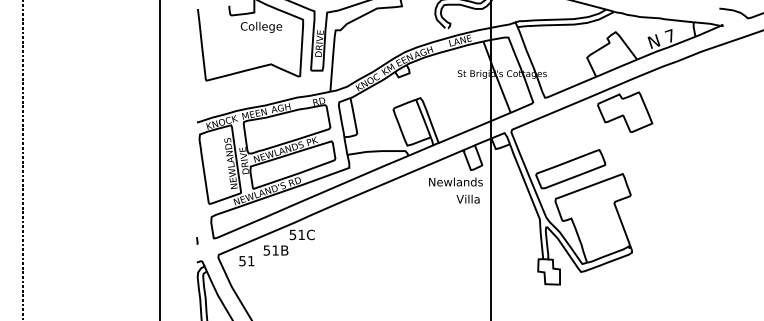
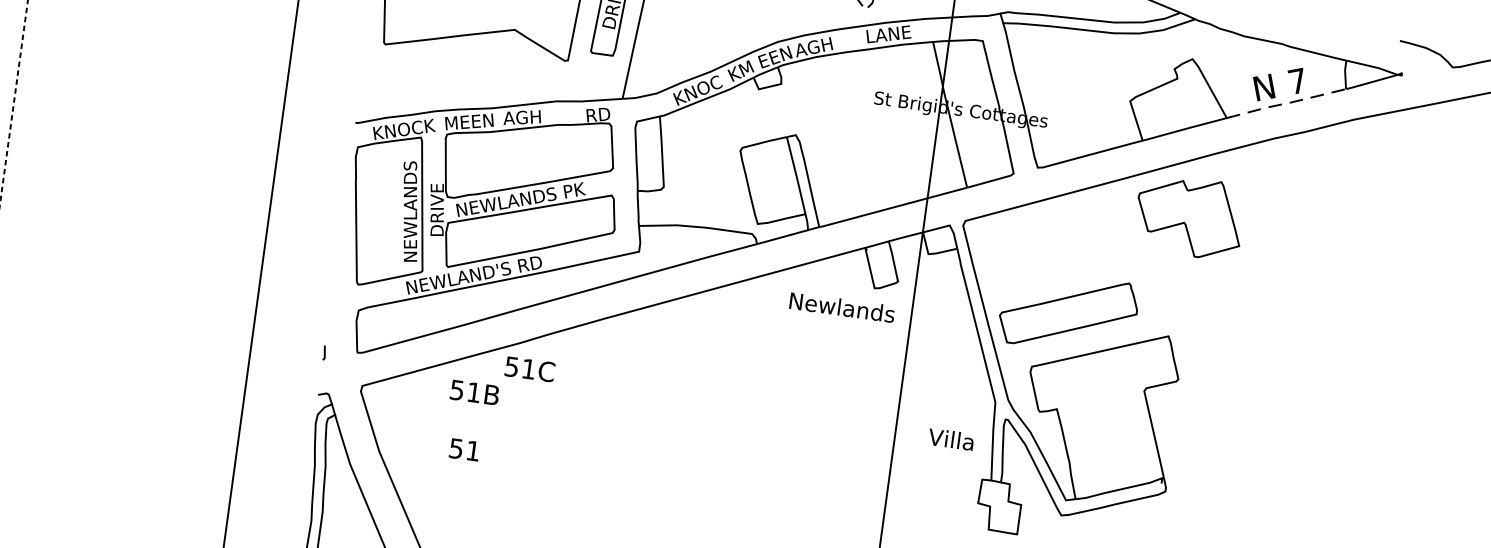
line: (666, 48) -> (1286, 104), solid -> dashed
text: (467, 198) -> (950, 437), moved
text: (246, 261) -> (463, 450), moved

